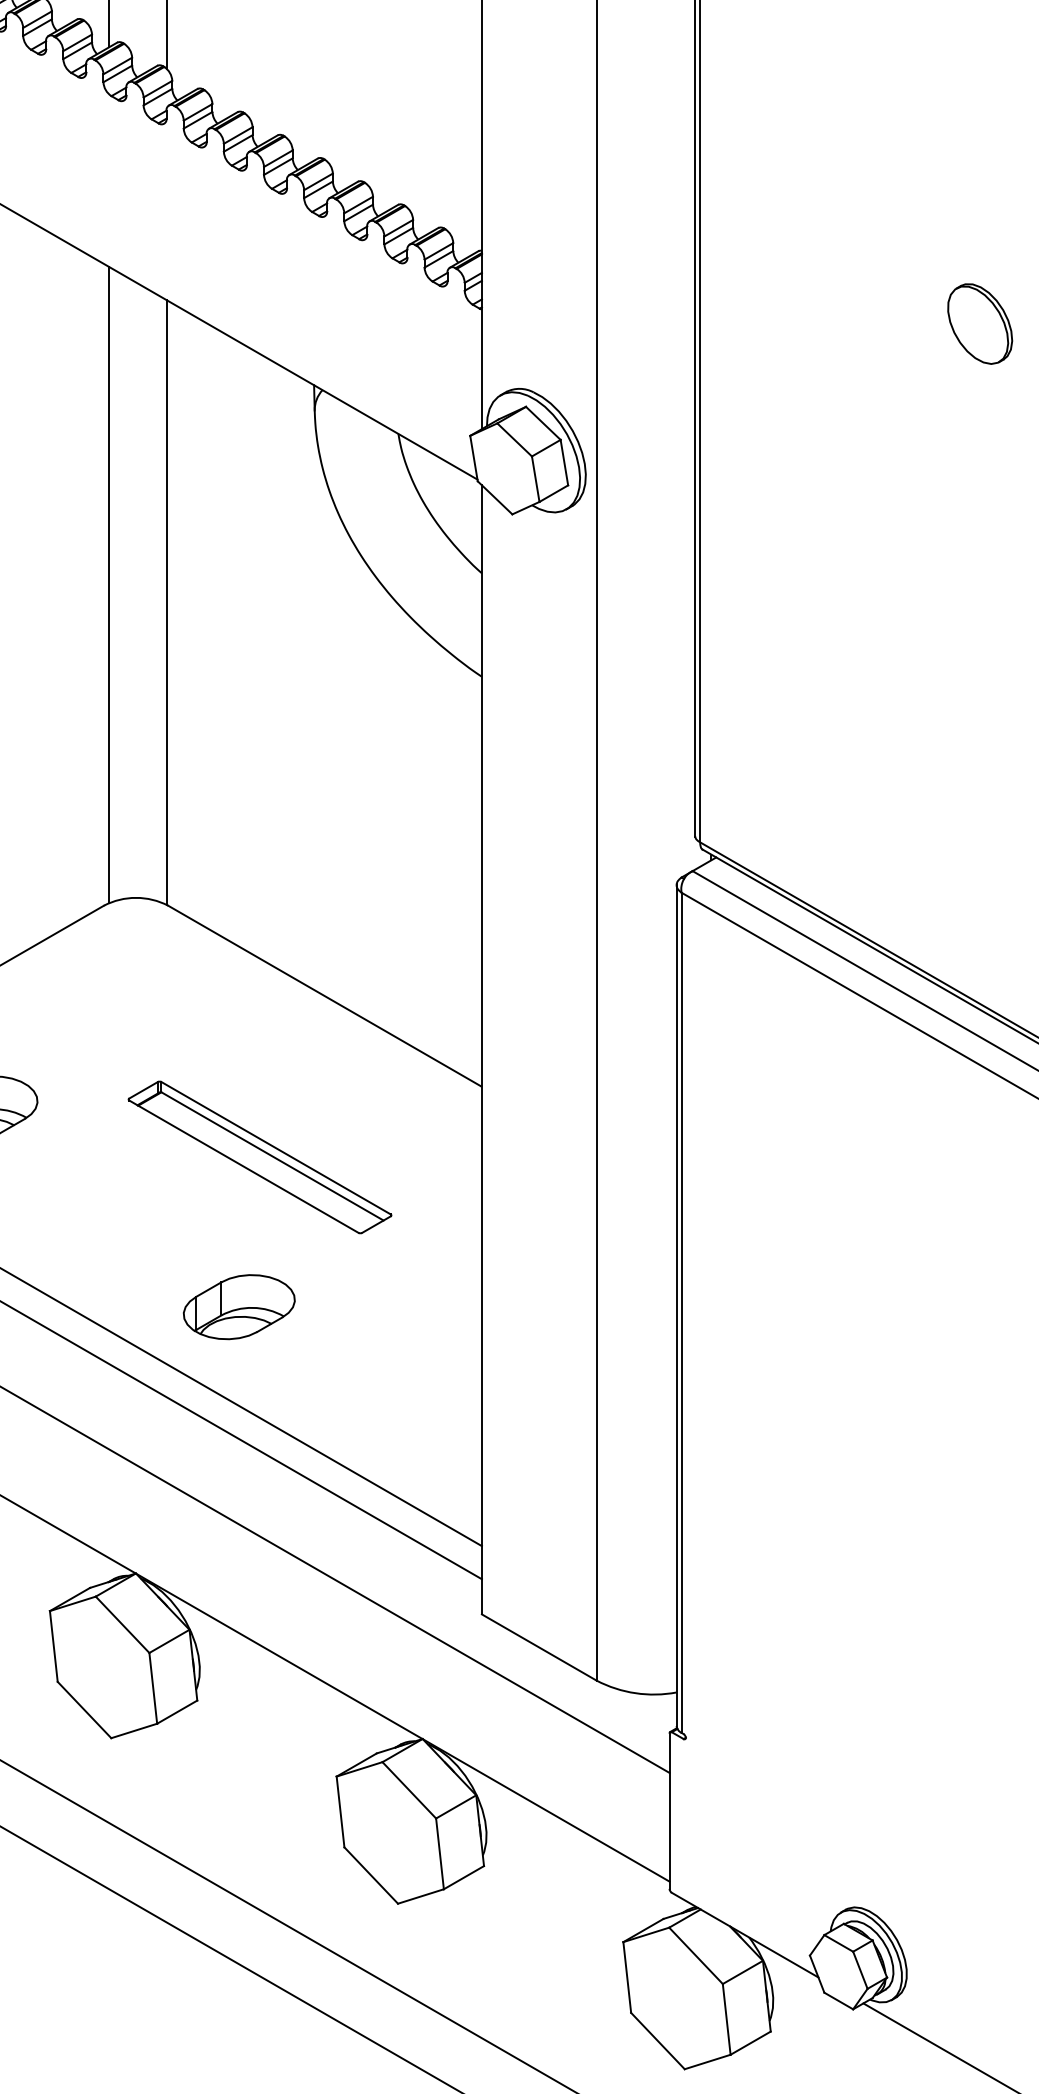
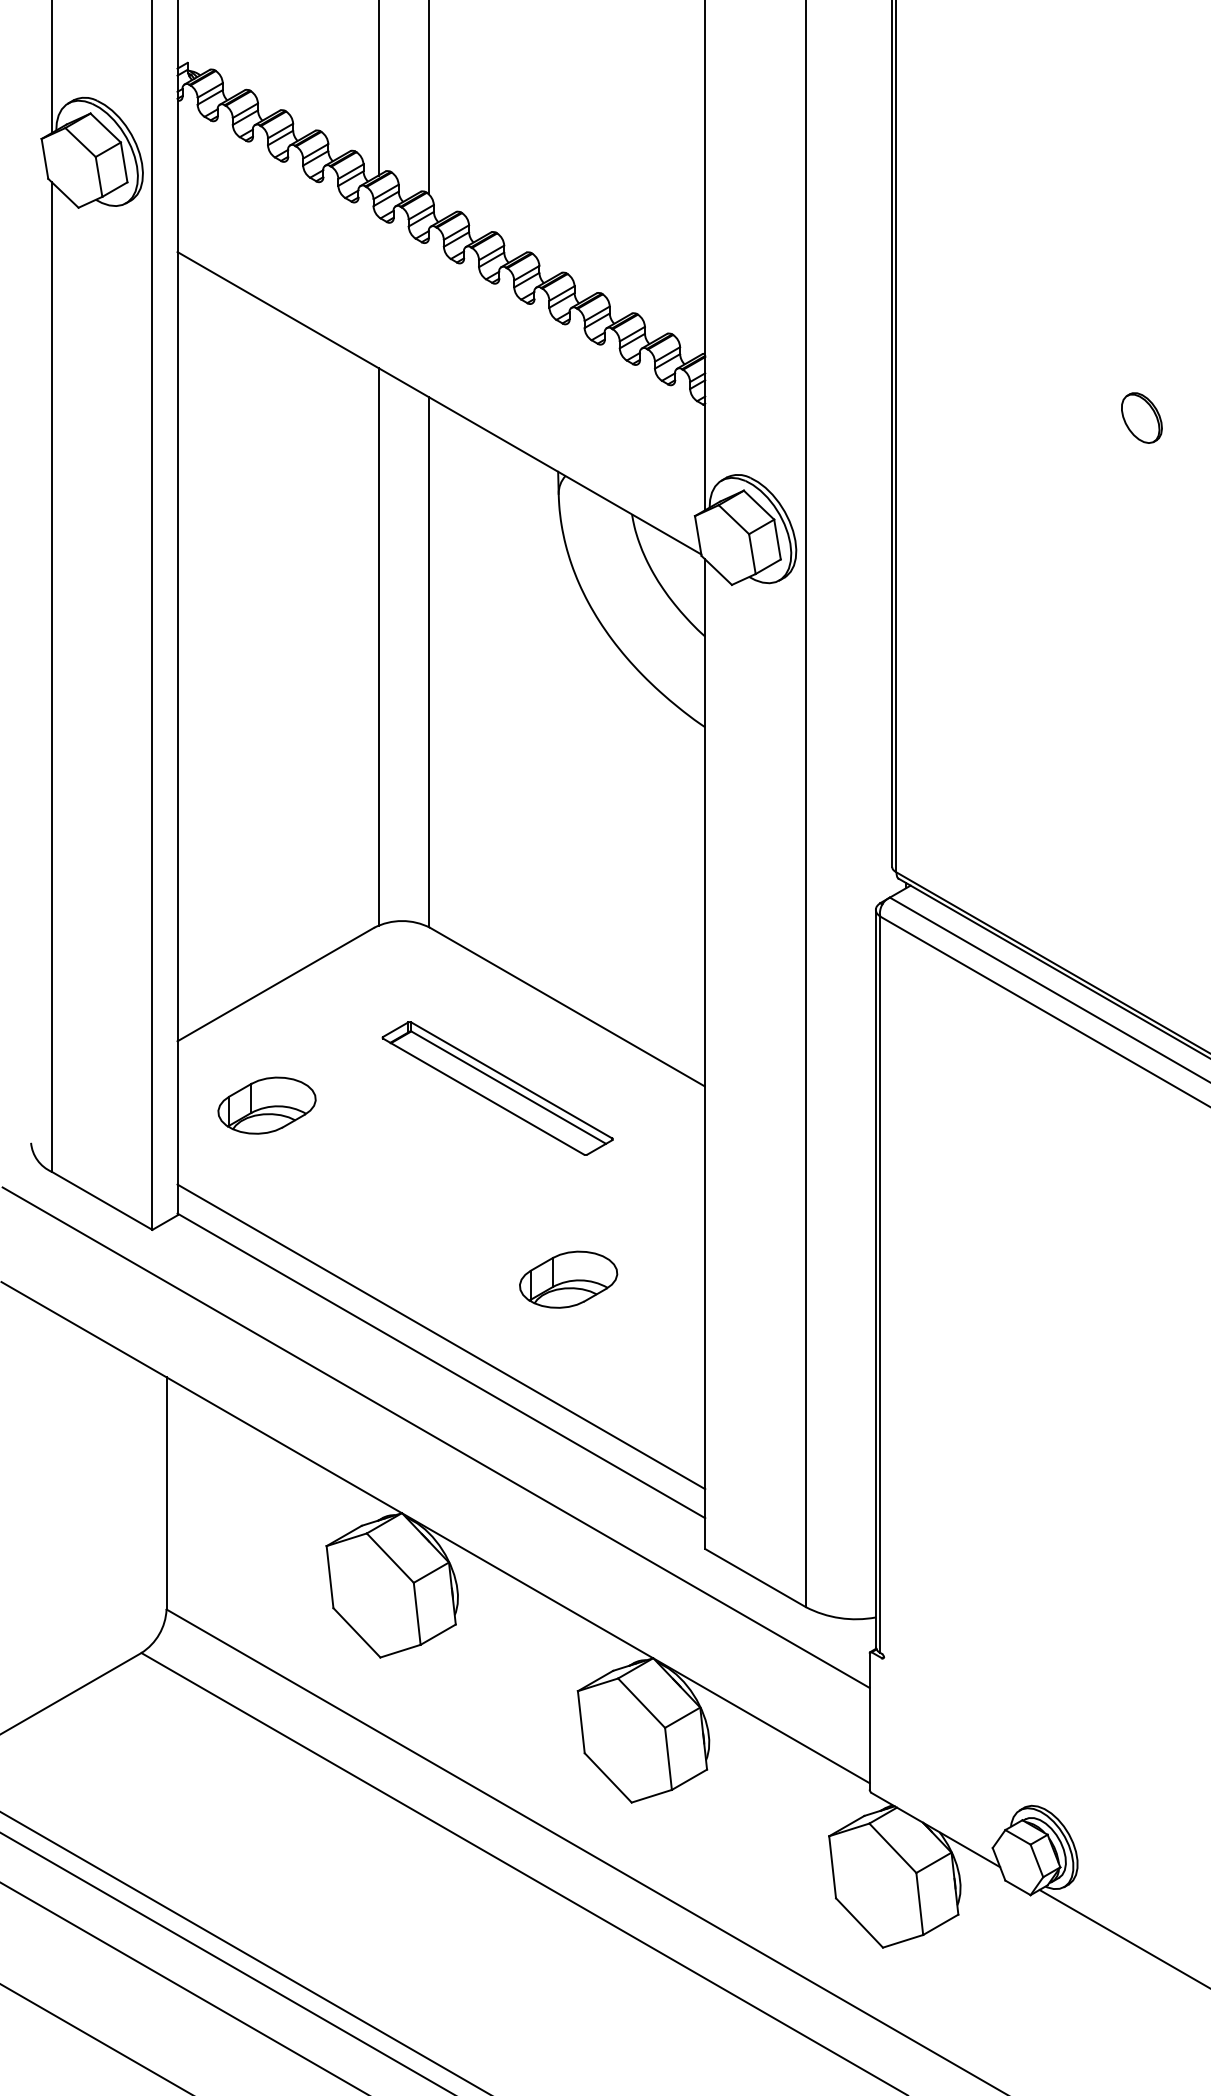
part: (979, 323) -> (1141, 417), size x0.71
part: (259, 1157) -> (497, 1088), moved
part: (239, 1306) -> (568, 1279), moved

